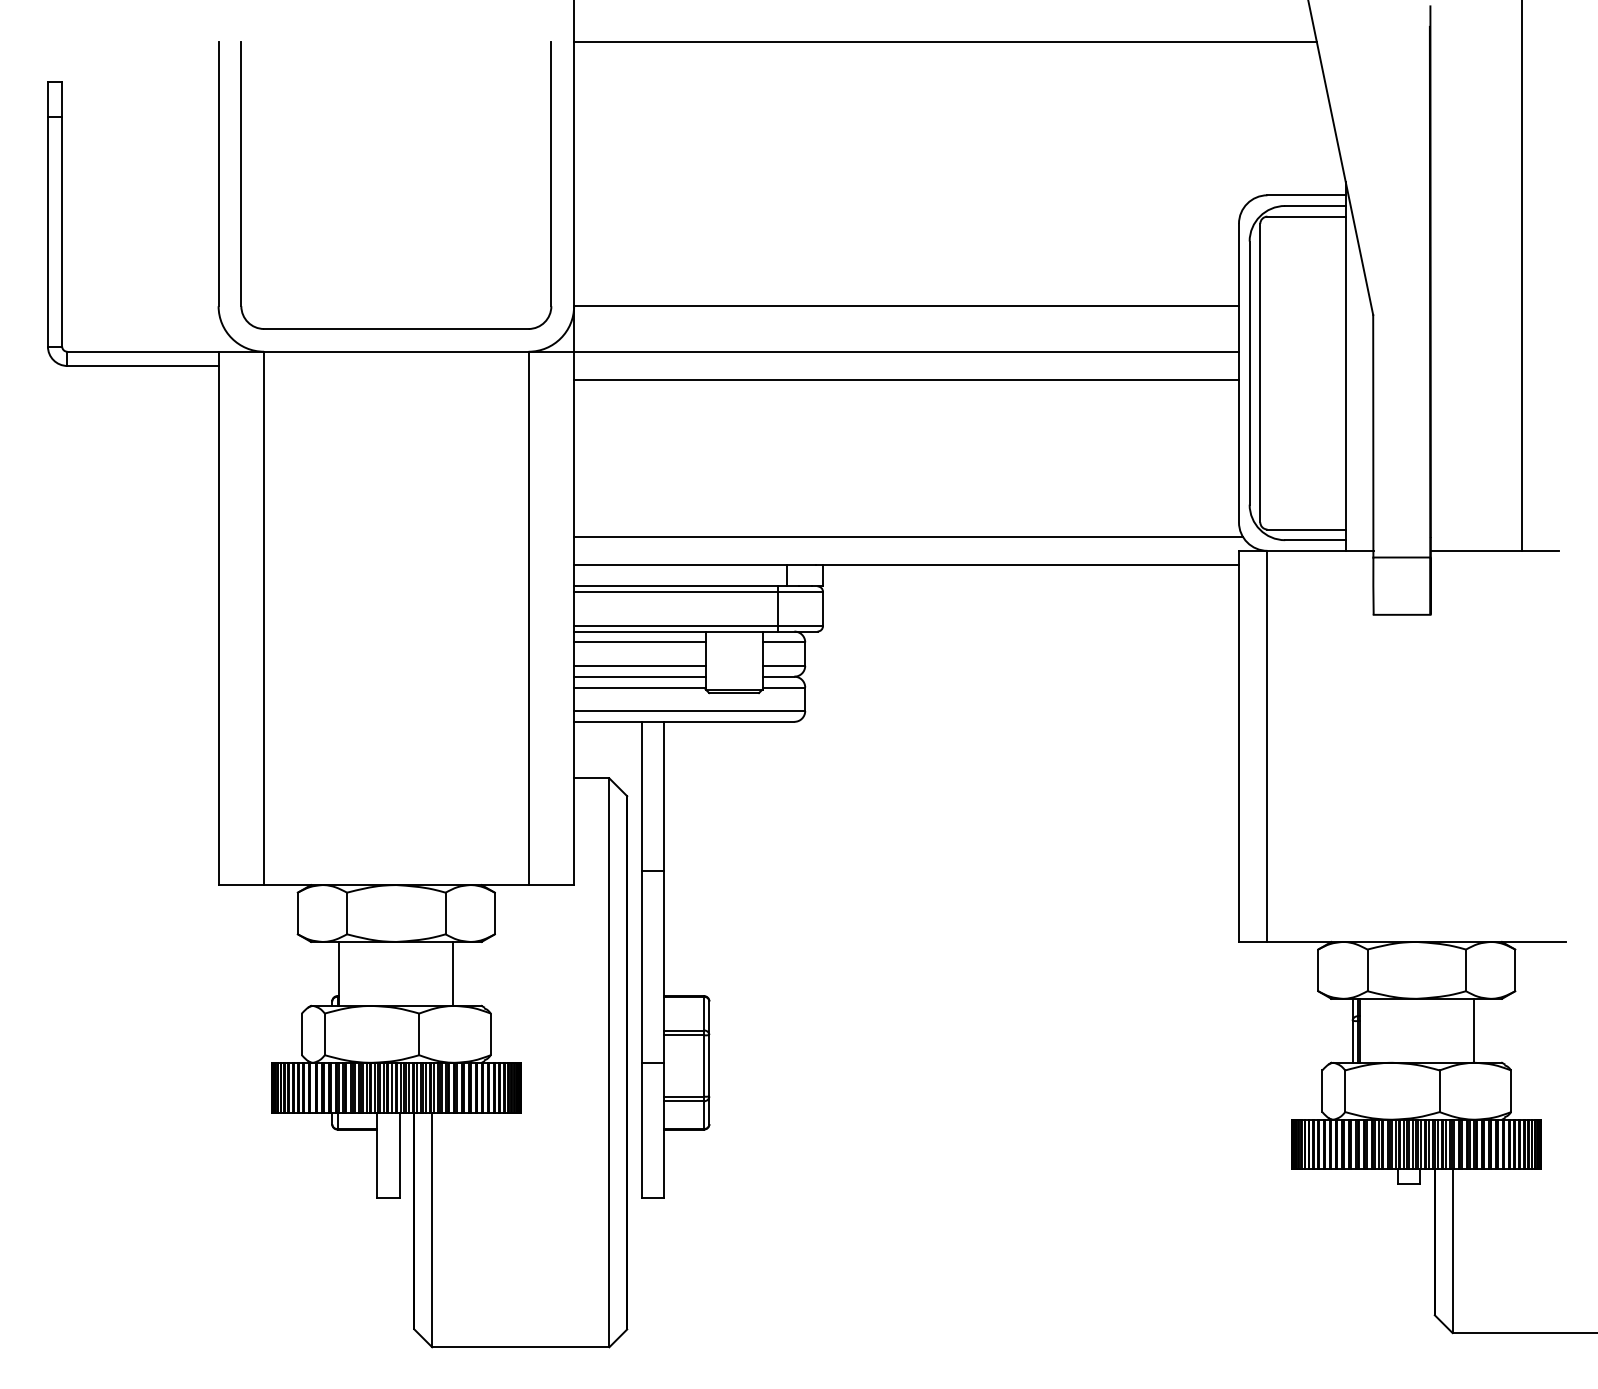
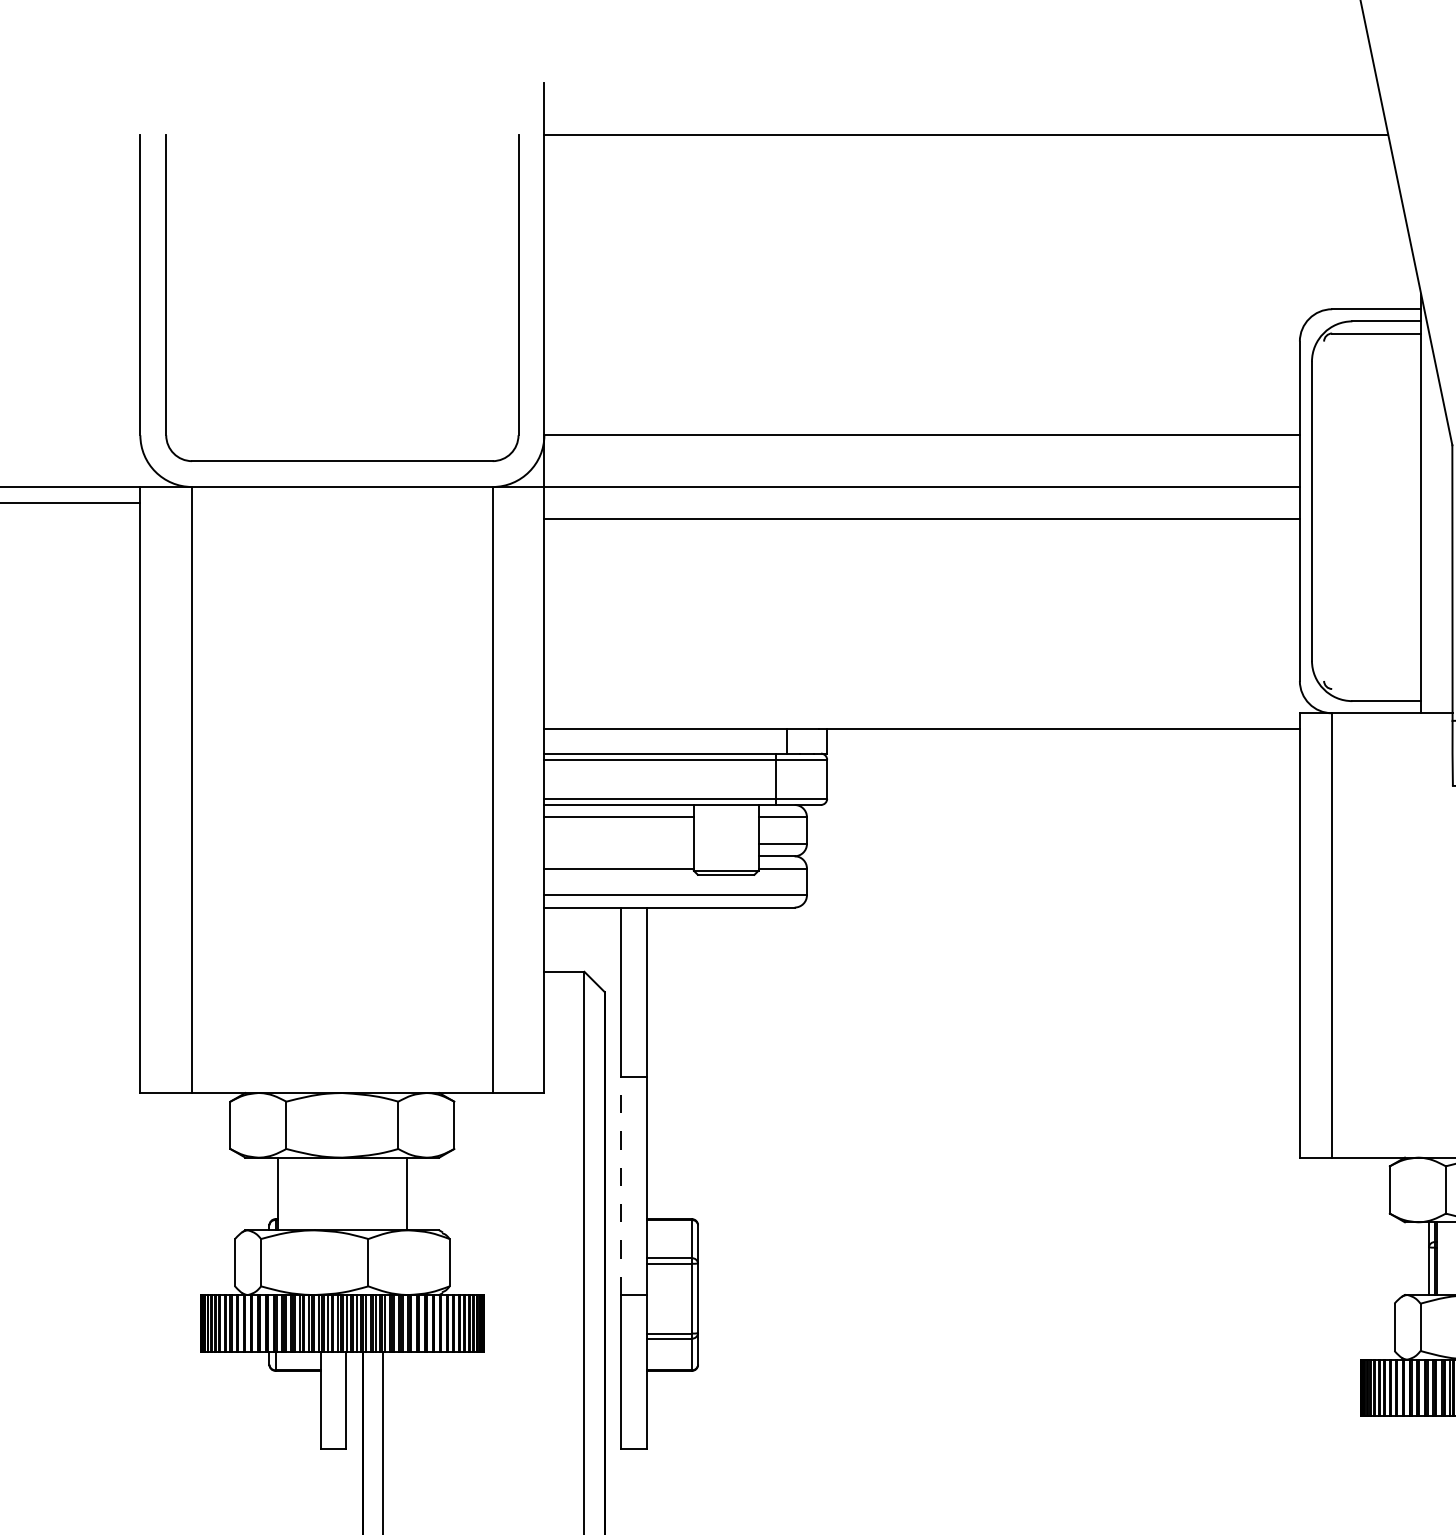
line: (1260, 372) -> (1324, 510), removed
line: (1306, 529) -> (1376, 688), removed
line: (908, 536) -> (924, 696), removed
line: (639, 665) -> (618, 843), removed
line: (639, 676) -> (618, 856), removed
line: (641, 966) -> (620, 1185), solid -> dashed

